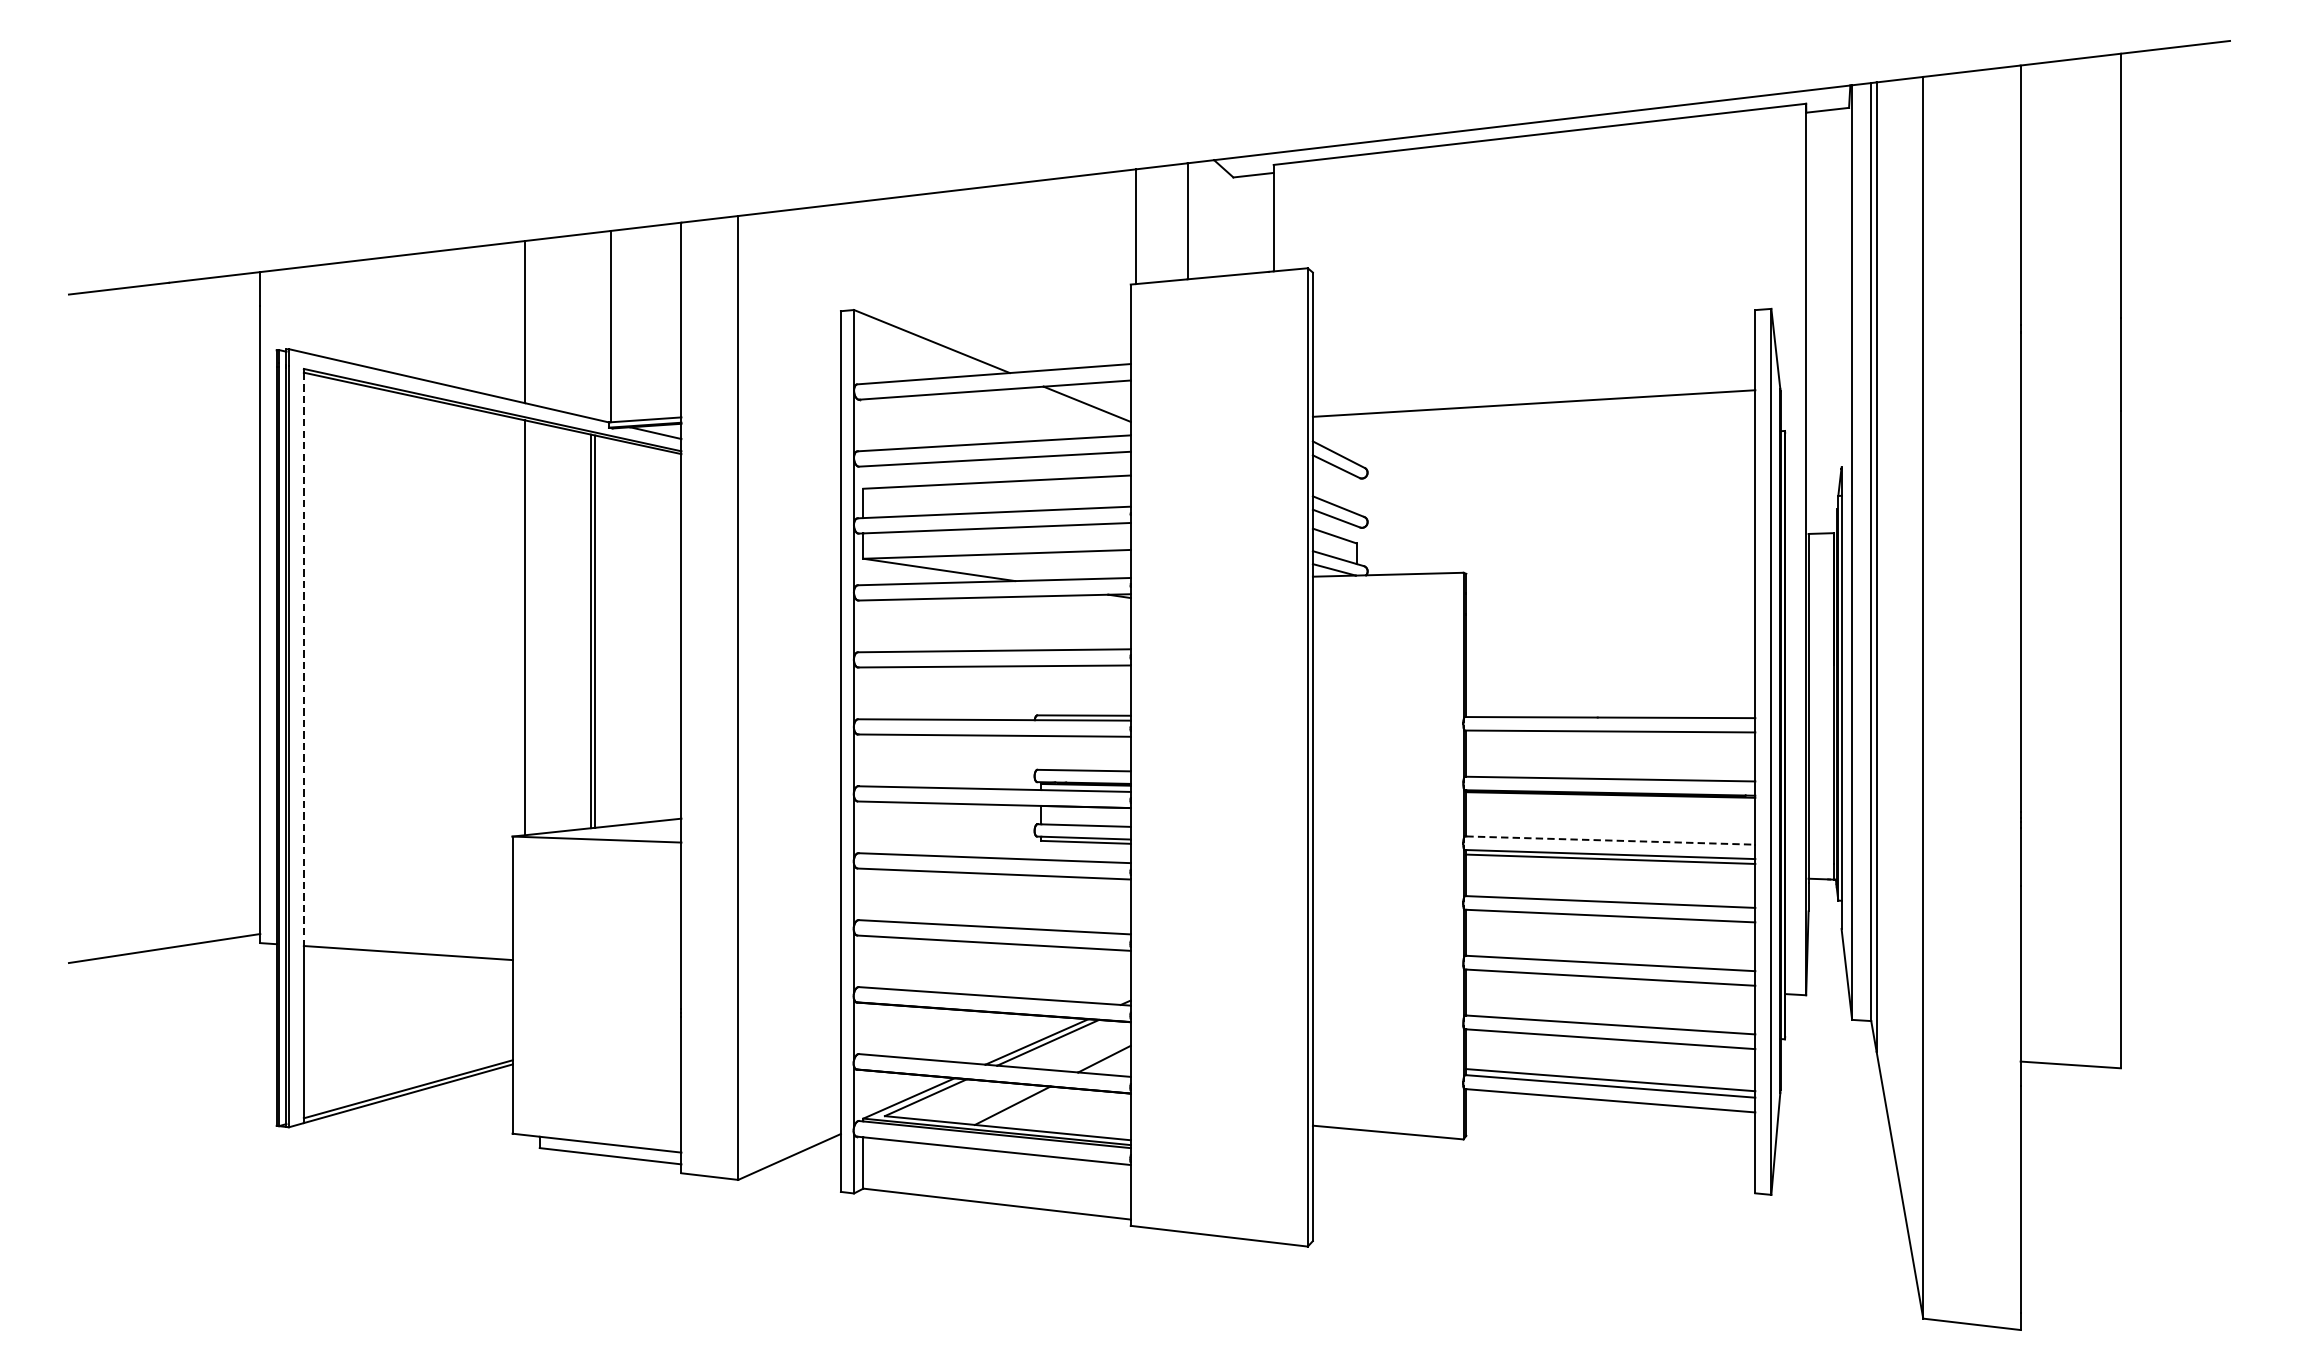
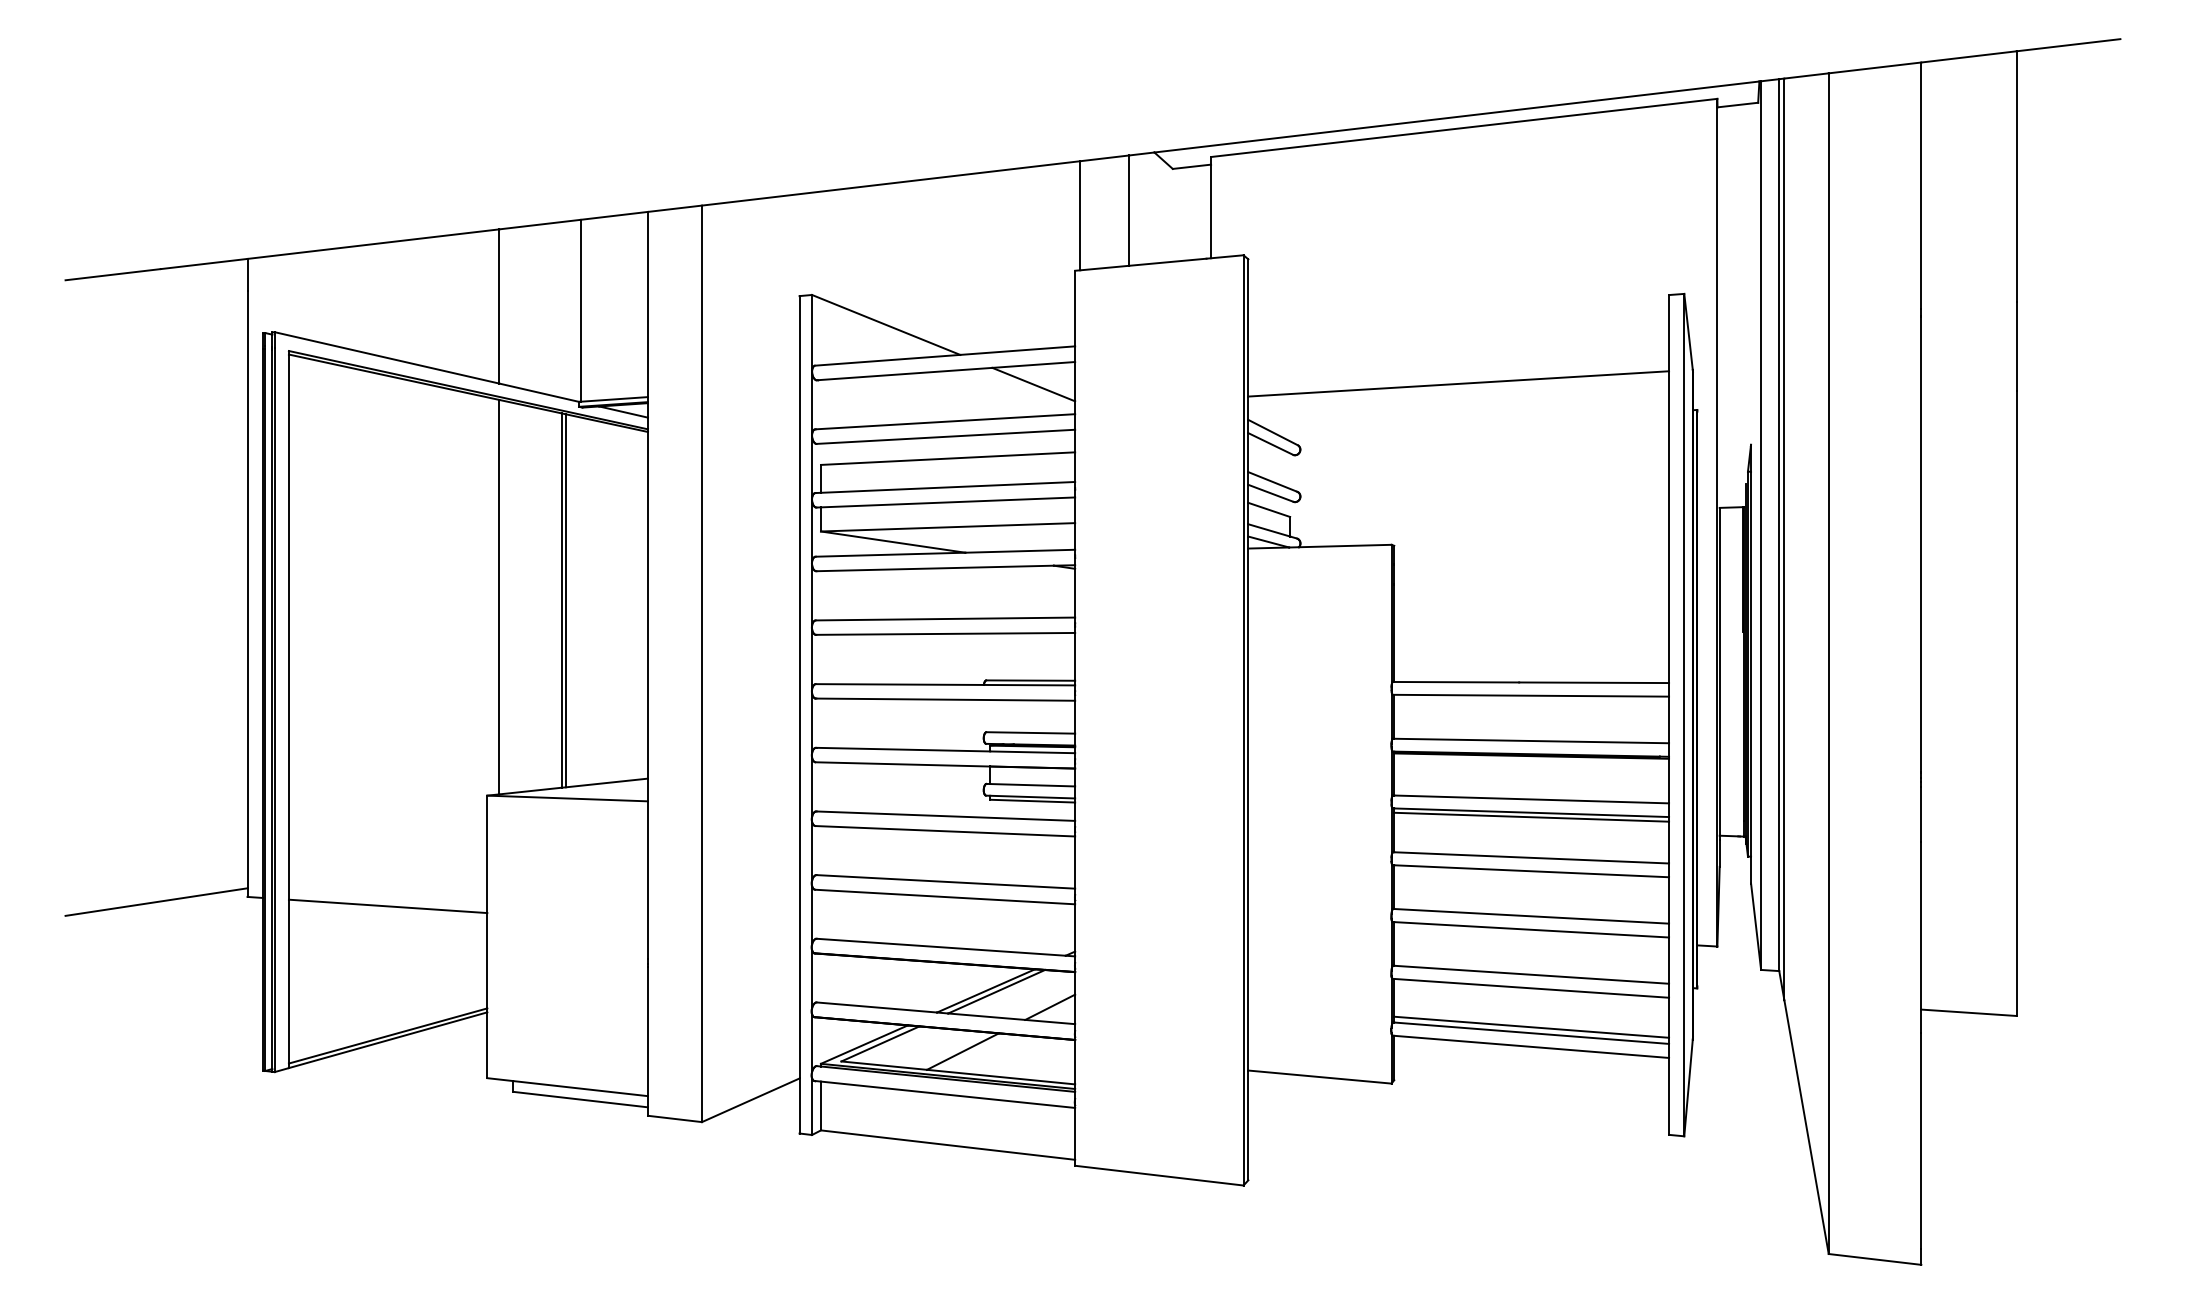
line: (303, 659) -> (288, 627), dashed -> solid
line: (1611, 840) -> (1532, 799), dashed -> solid

